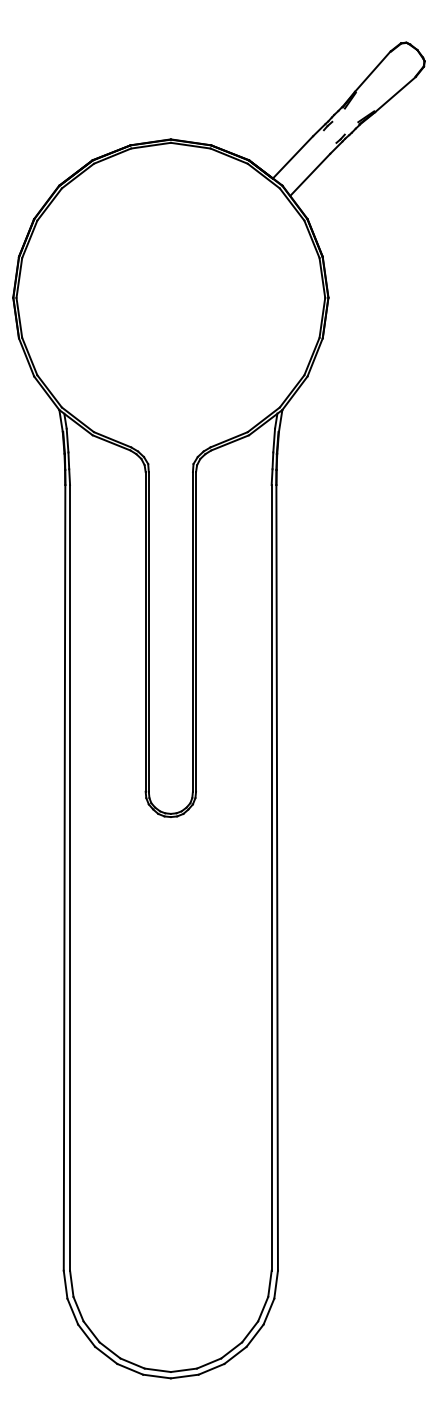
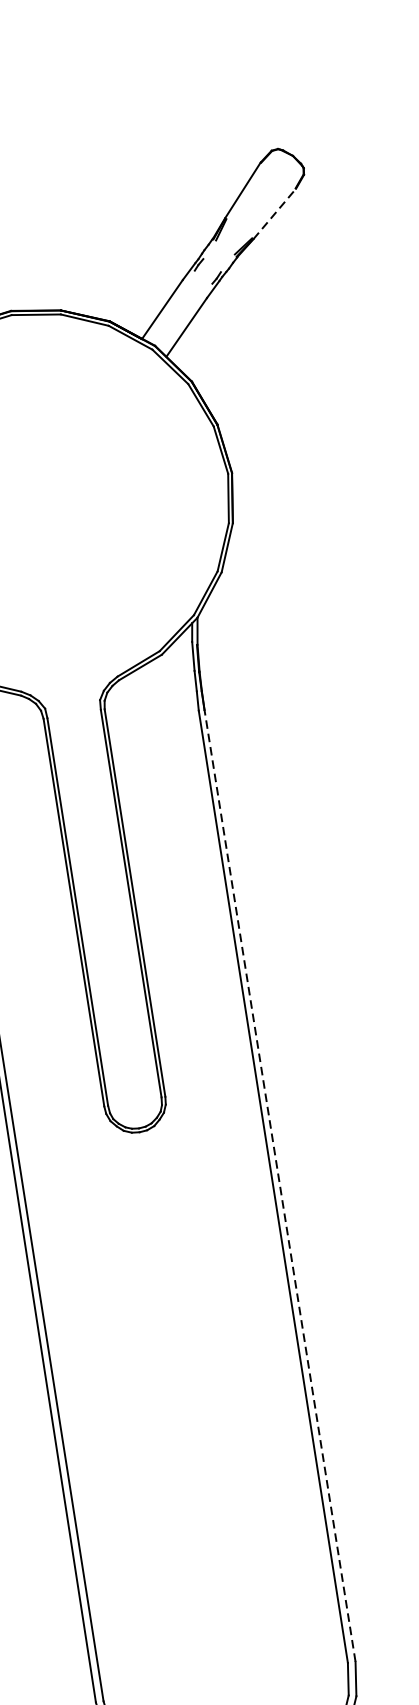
line: (395, 94) -> (274, 213), solid -> dashed
line: (277, 877) -> (280, 1185), solid -> dashed

